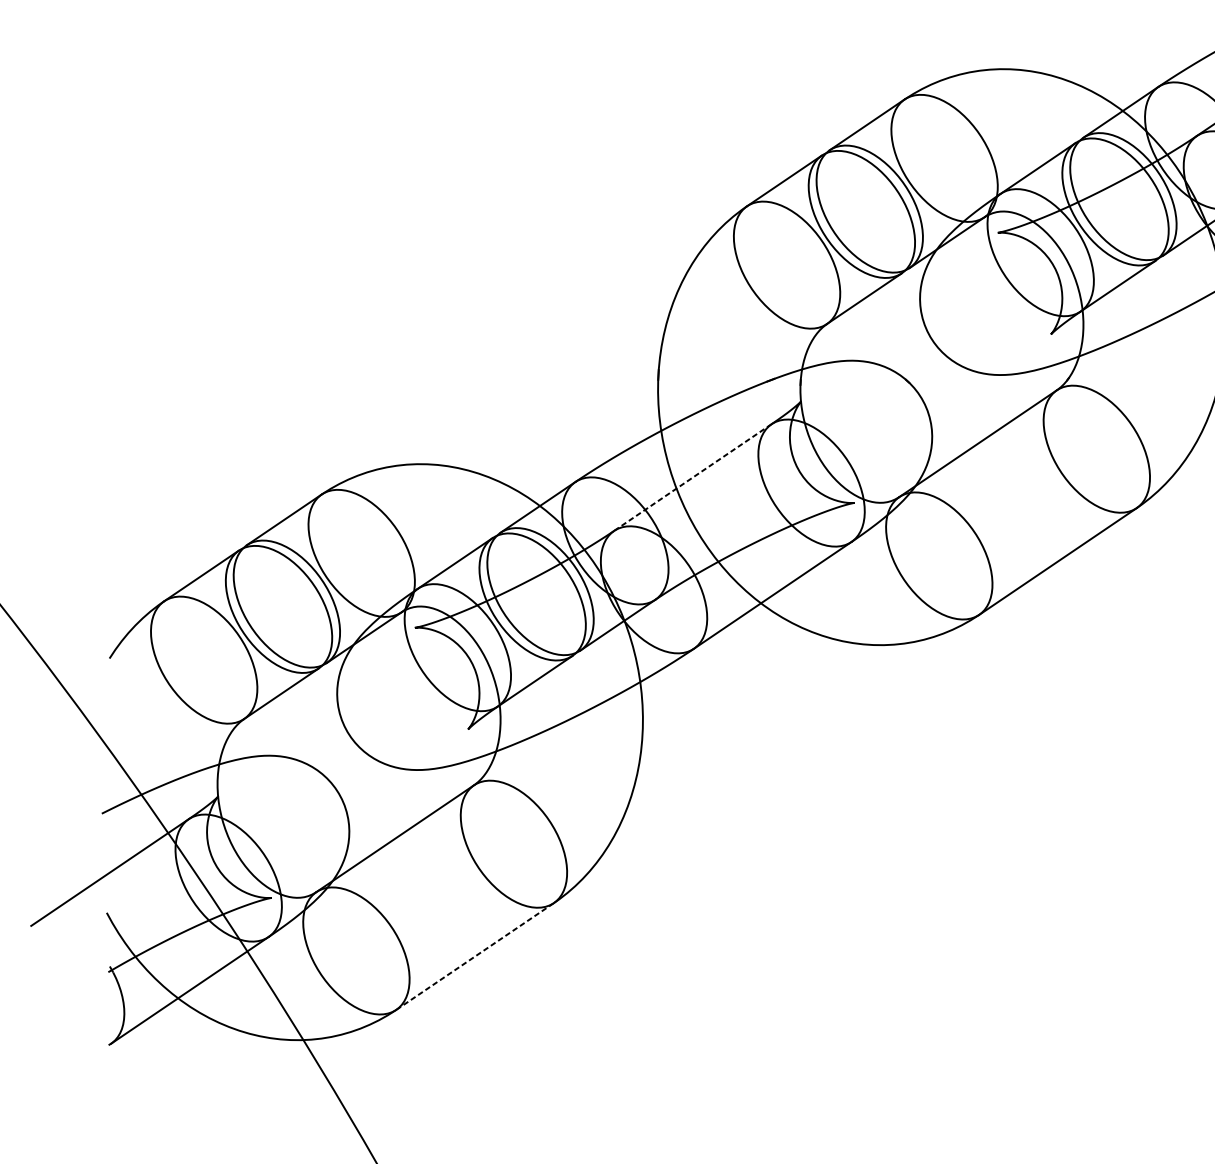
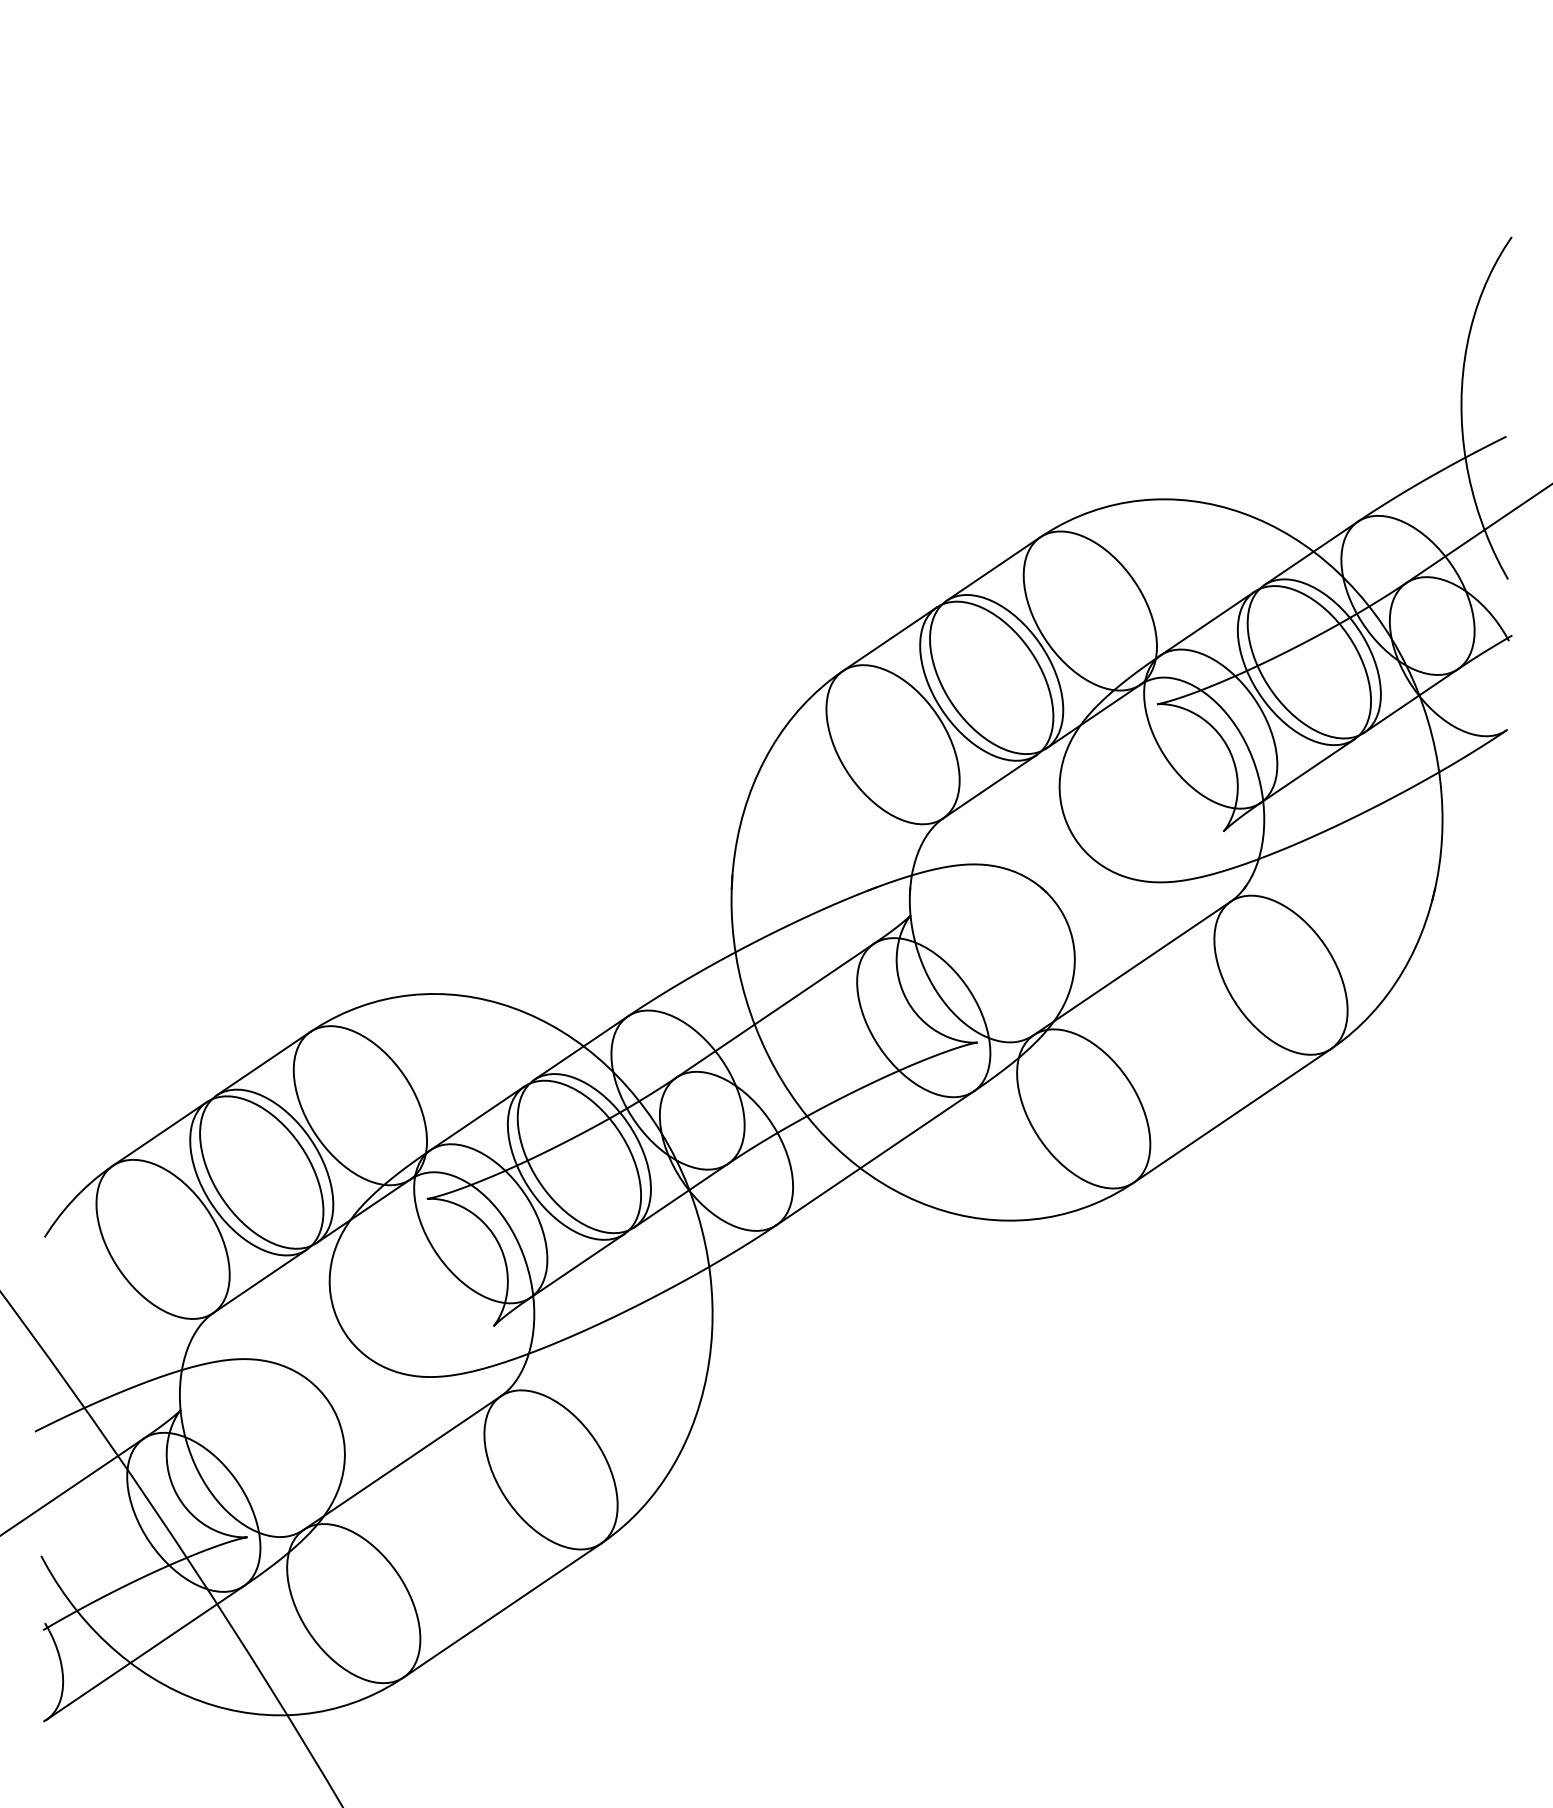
line: (692, 478) -> (774, 1011), dashed -> solid
line: (475, 956) -> (502, 1610), dashed -> solid

